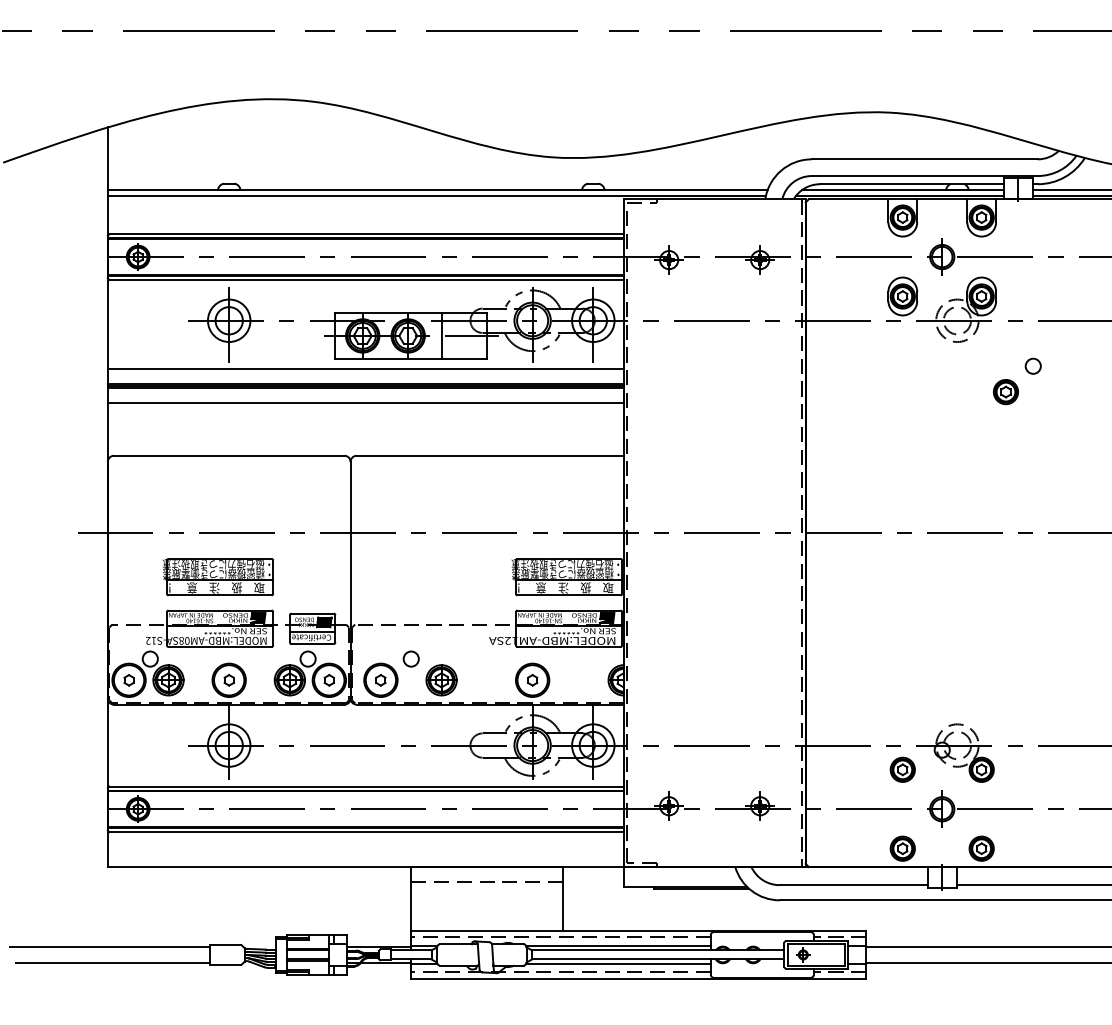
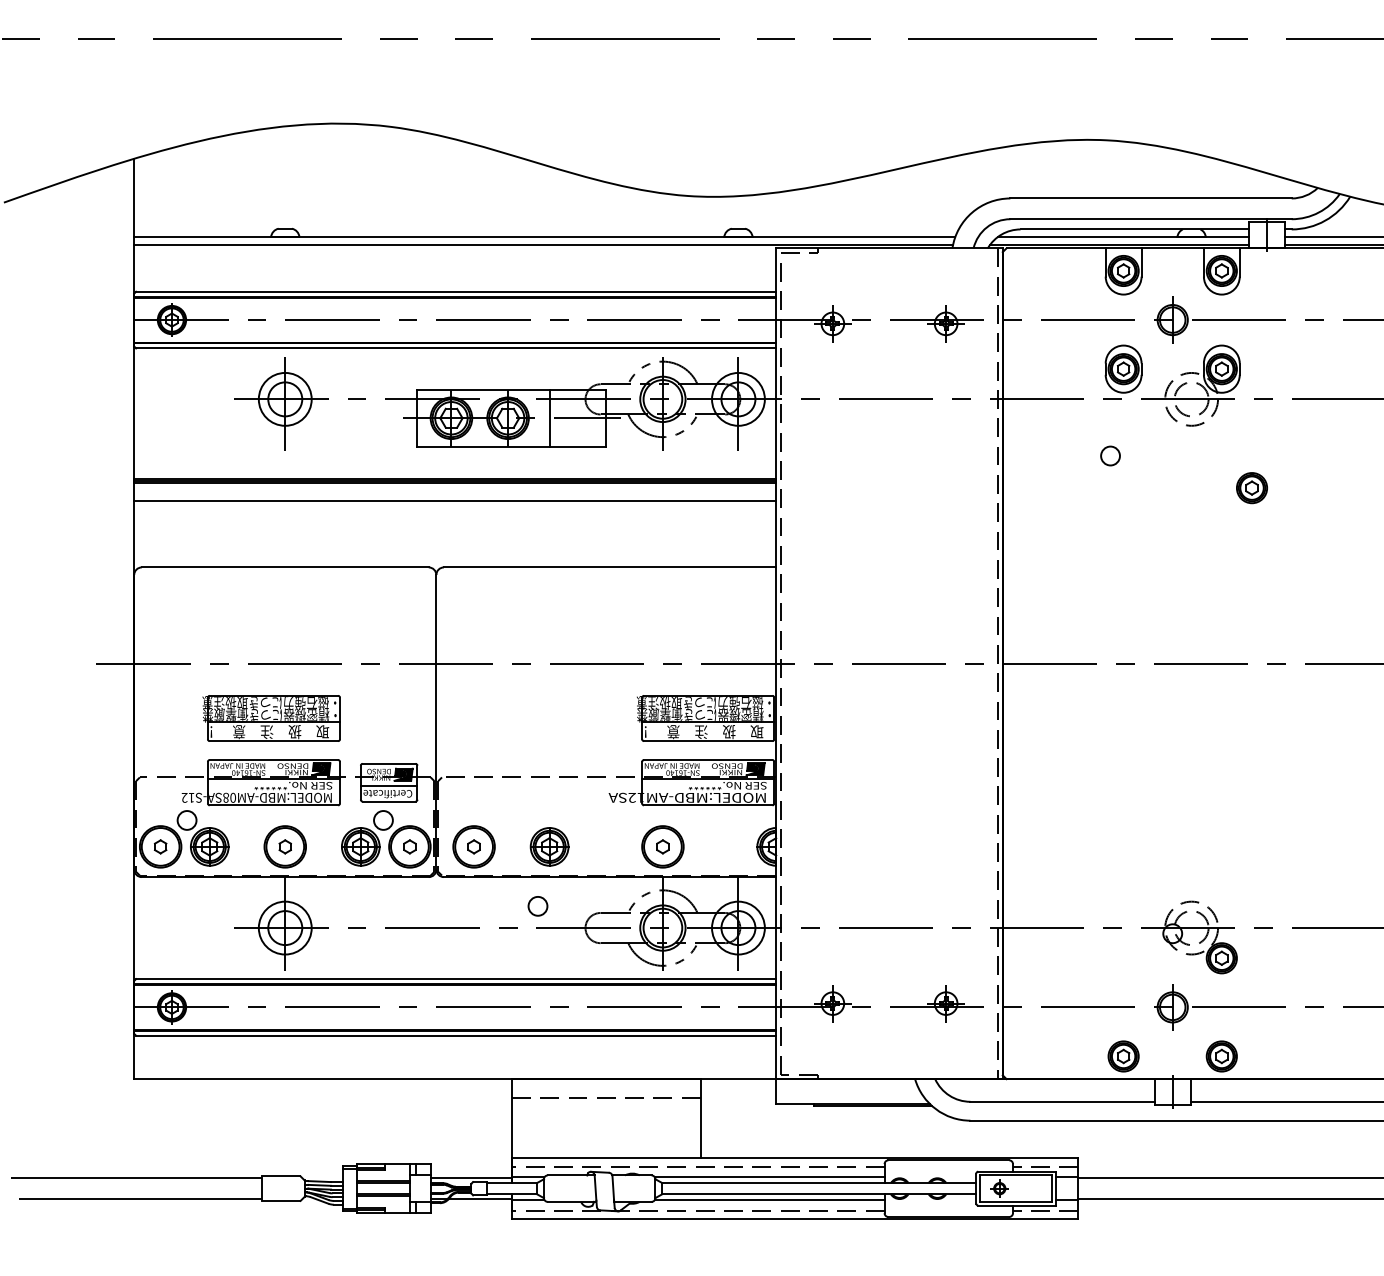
circle: (1032, 365) -> (1109, 455), moved
line: (365, 369) -> (454, 460), removed
circle: (410, 658) -> (537, 905), moved
part: (902, 769) -> (1123, 957), removed

